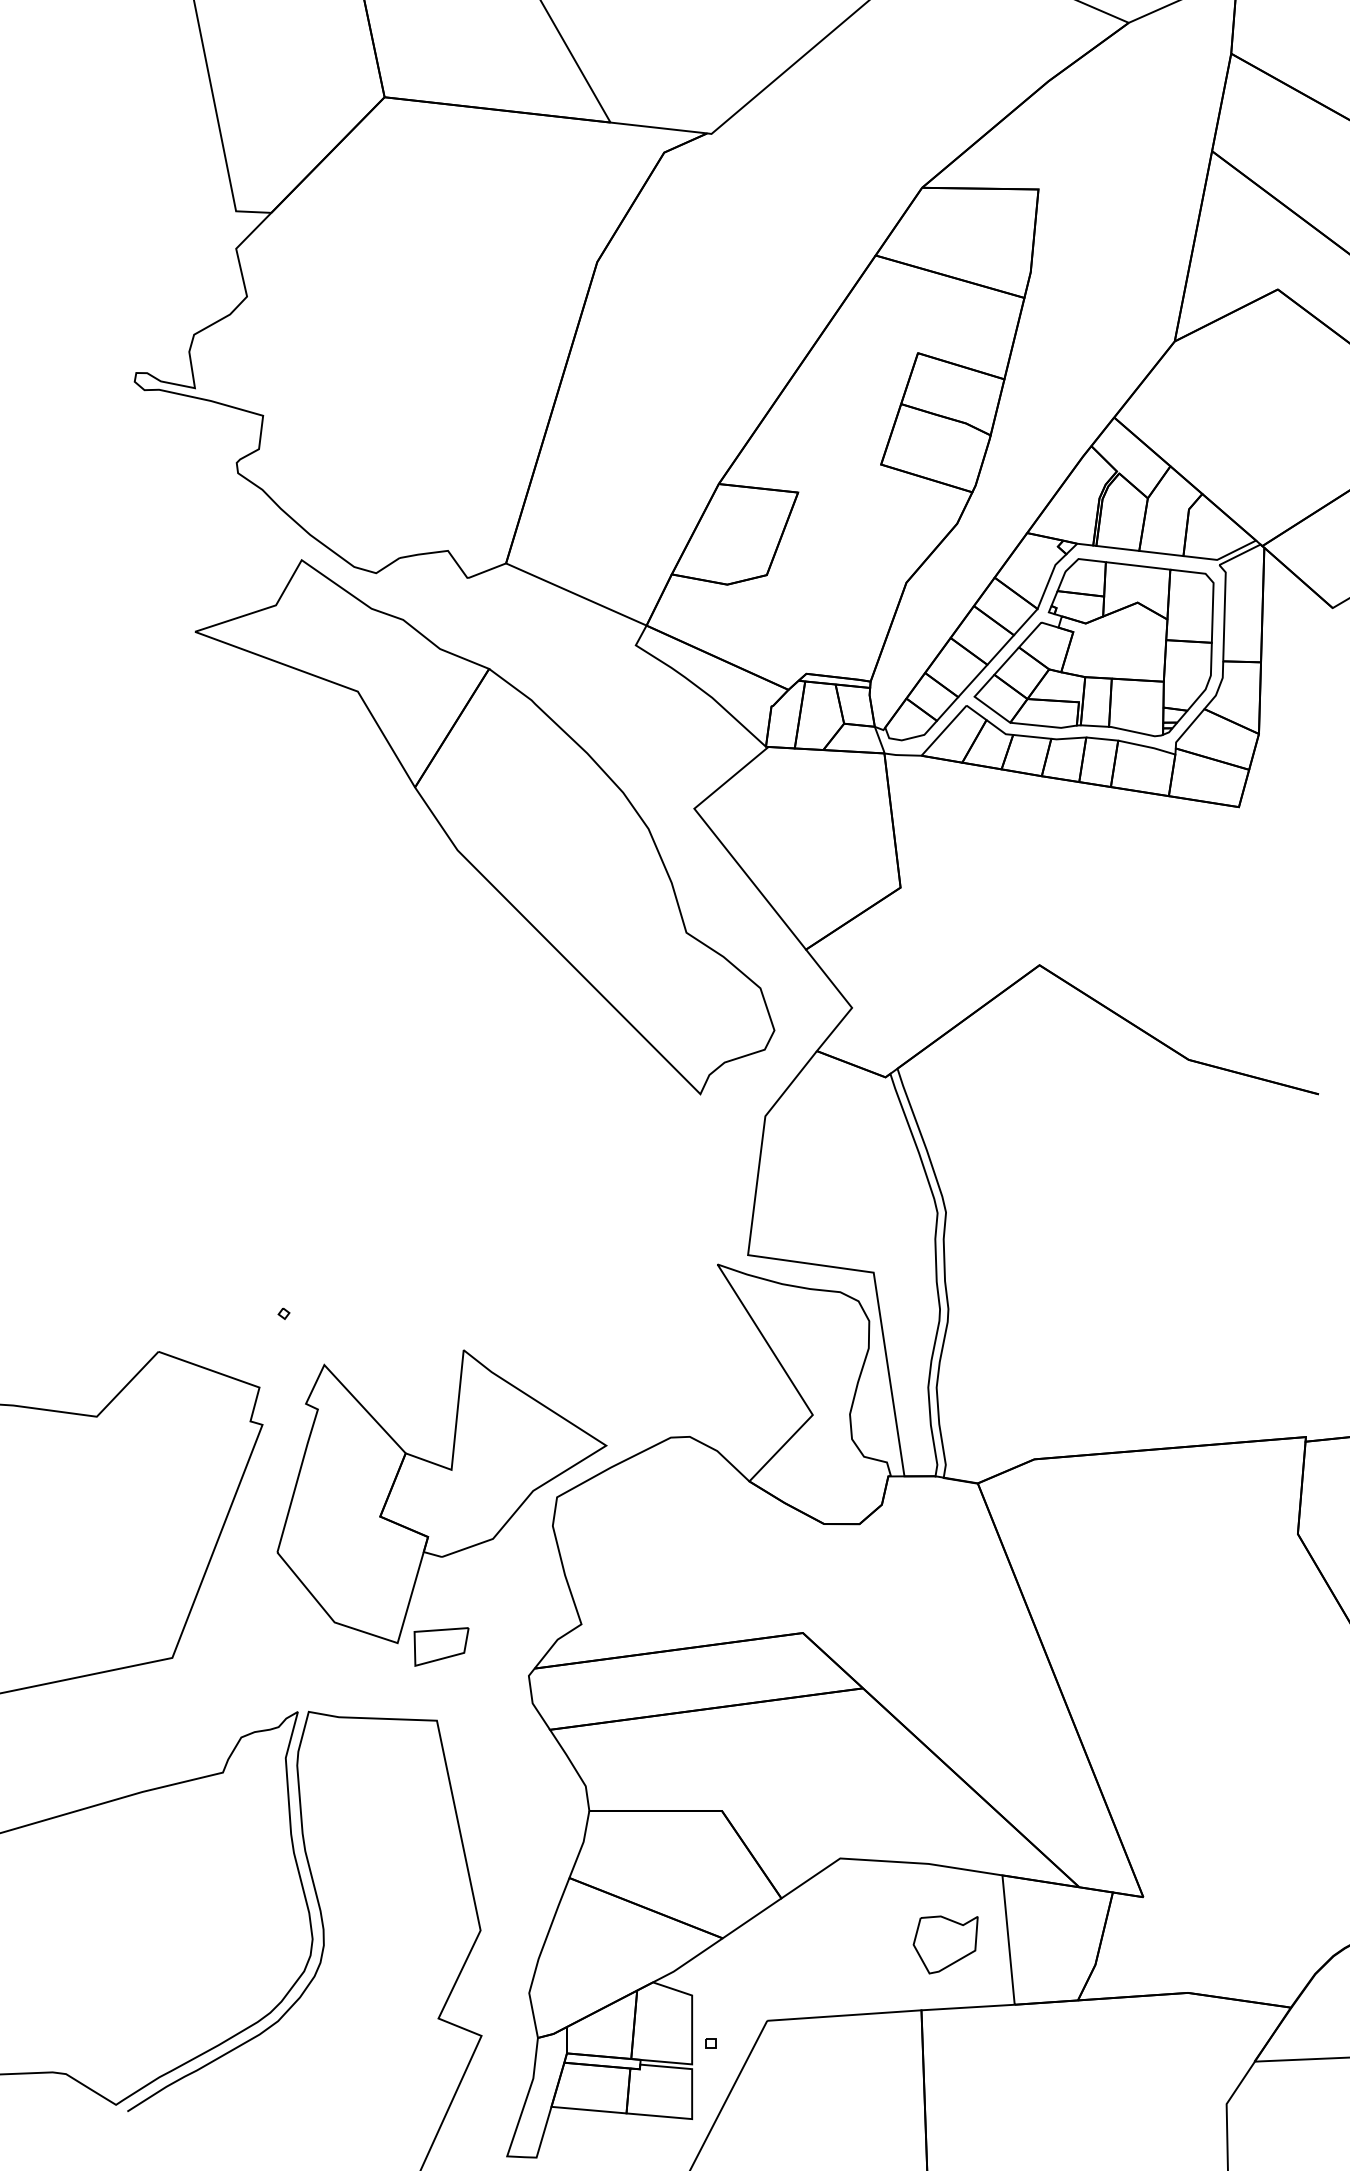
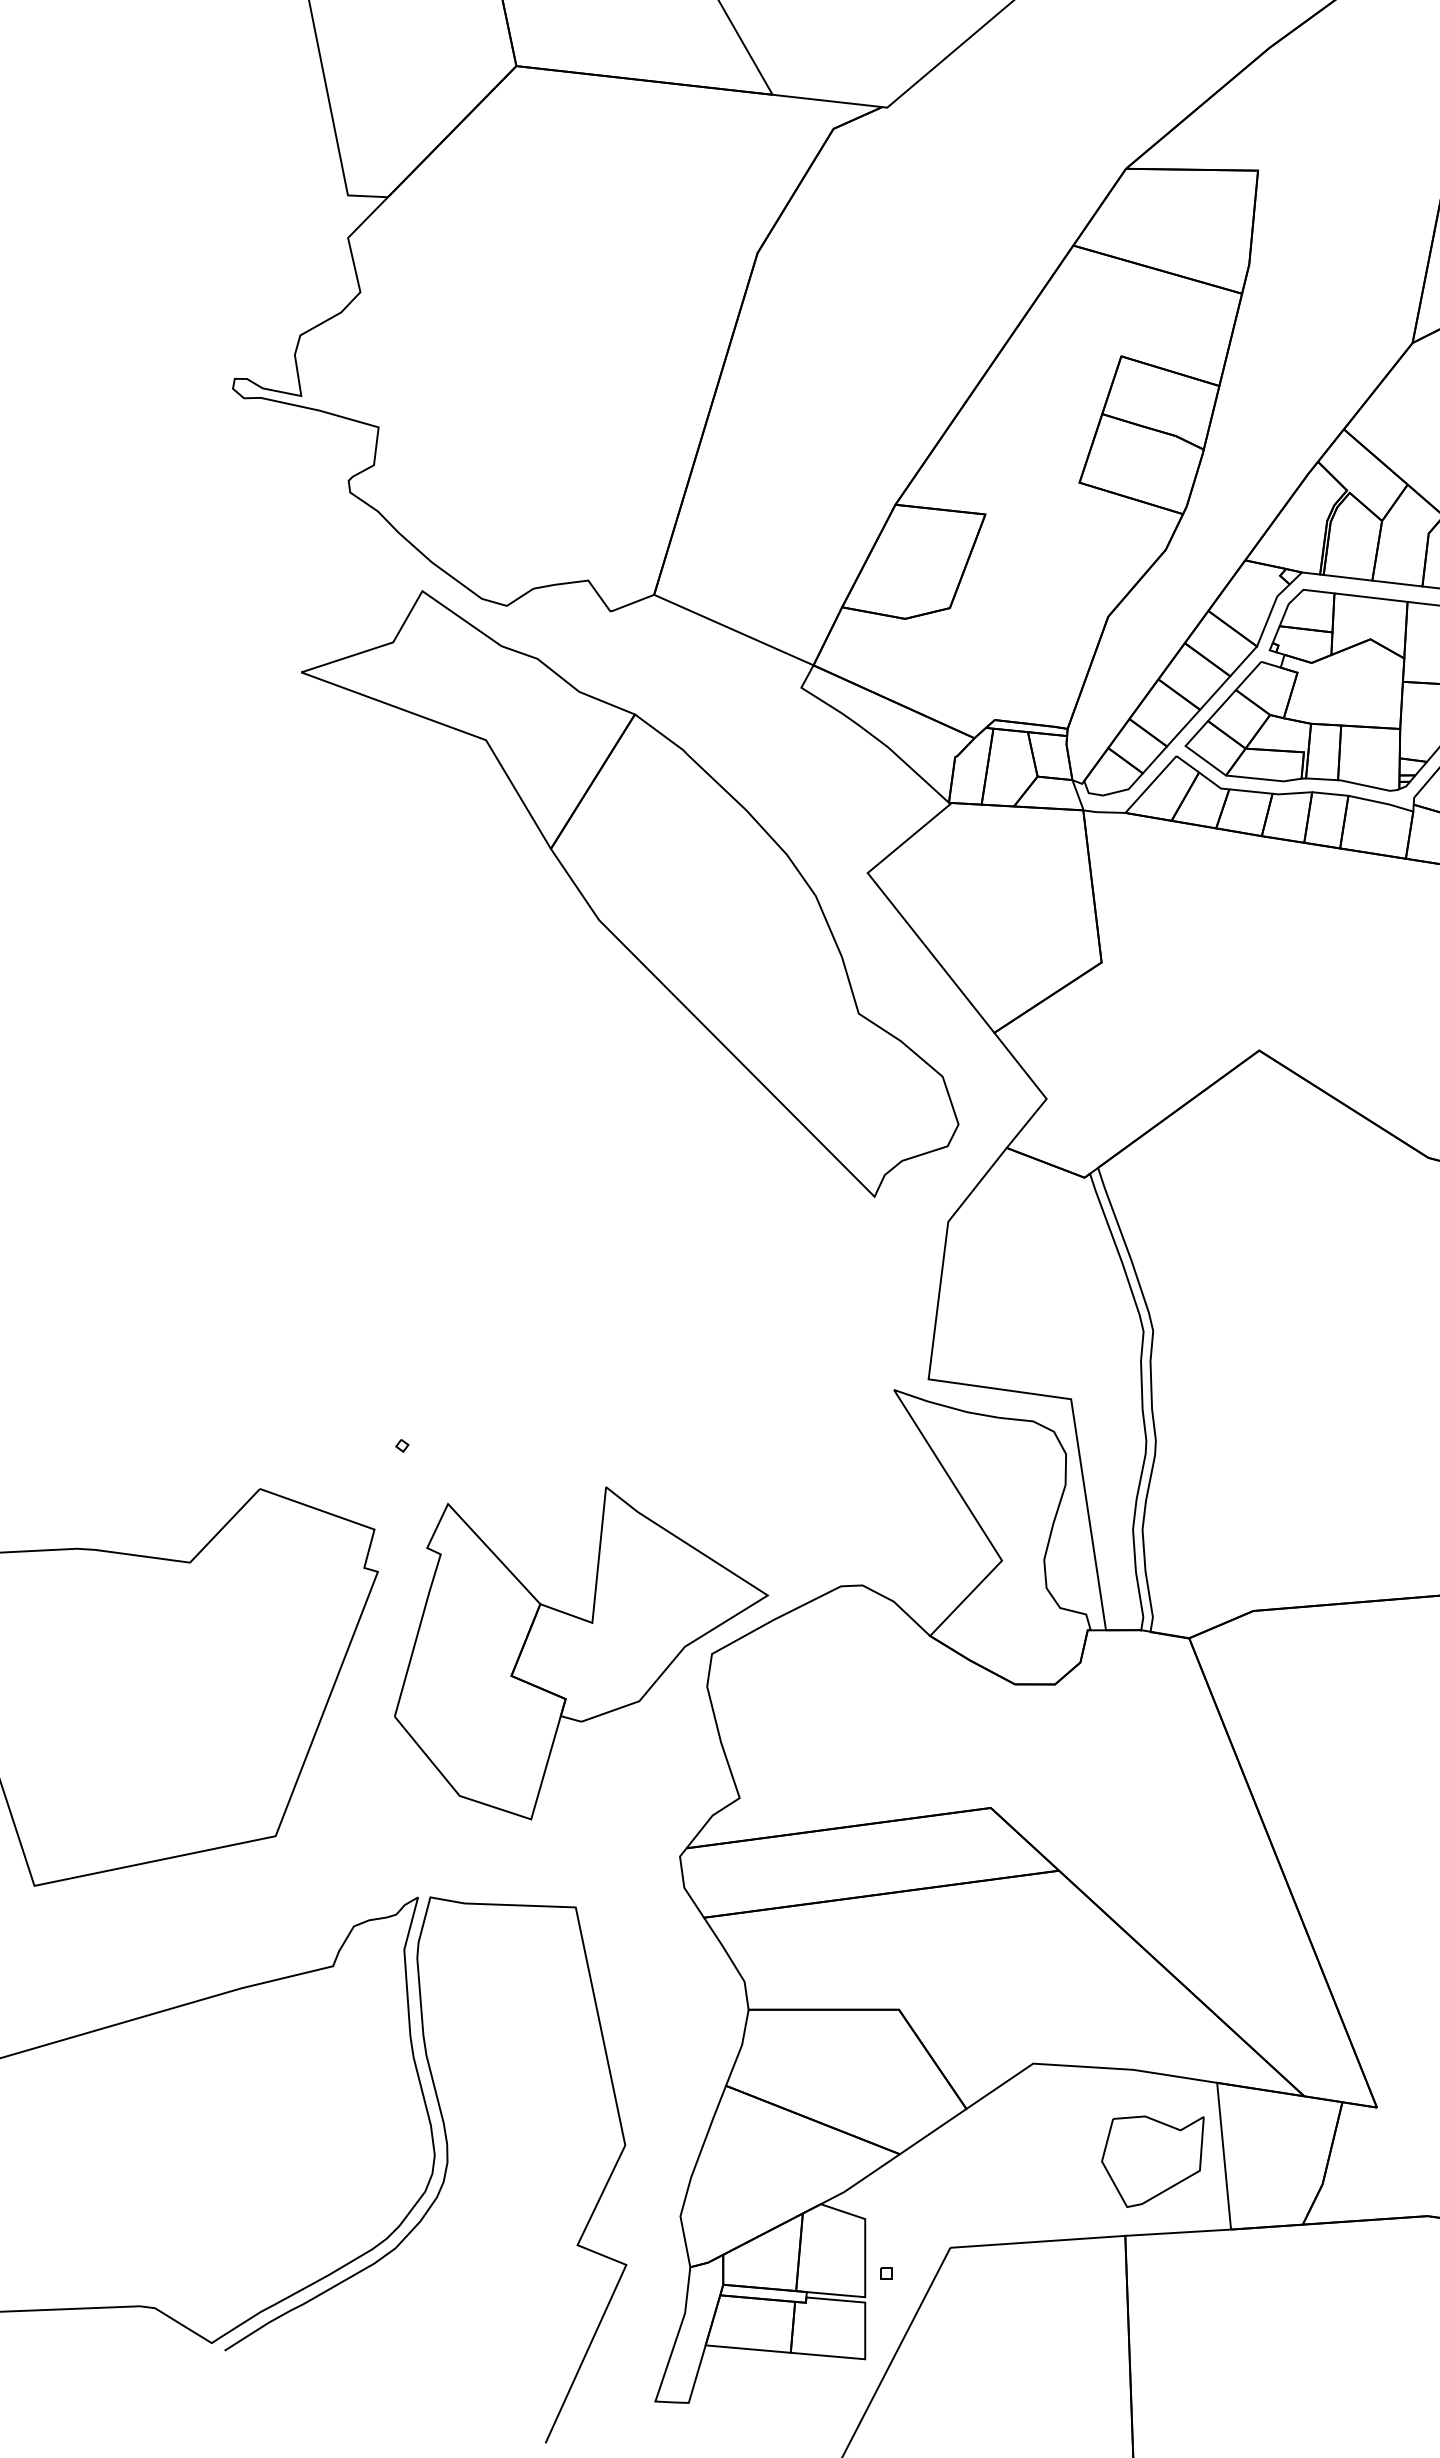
part: (441, 1646) -> (580, 1823), removed
part: (945, 1944) -> (1152, 2161), size x1.4

